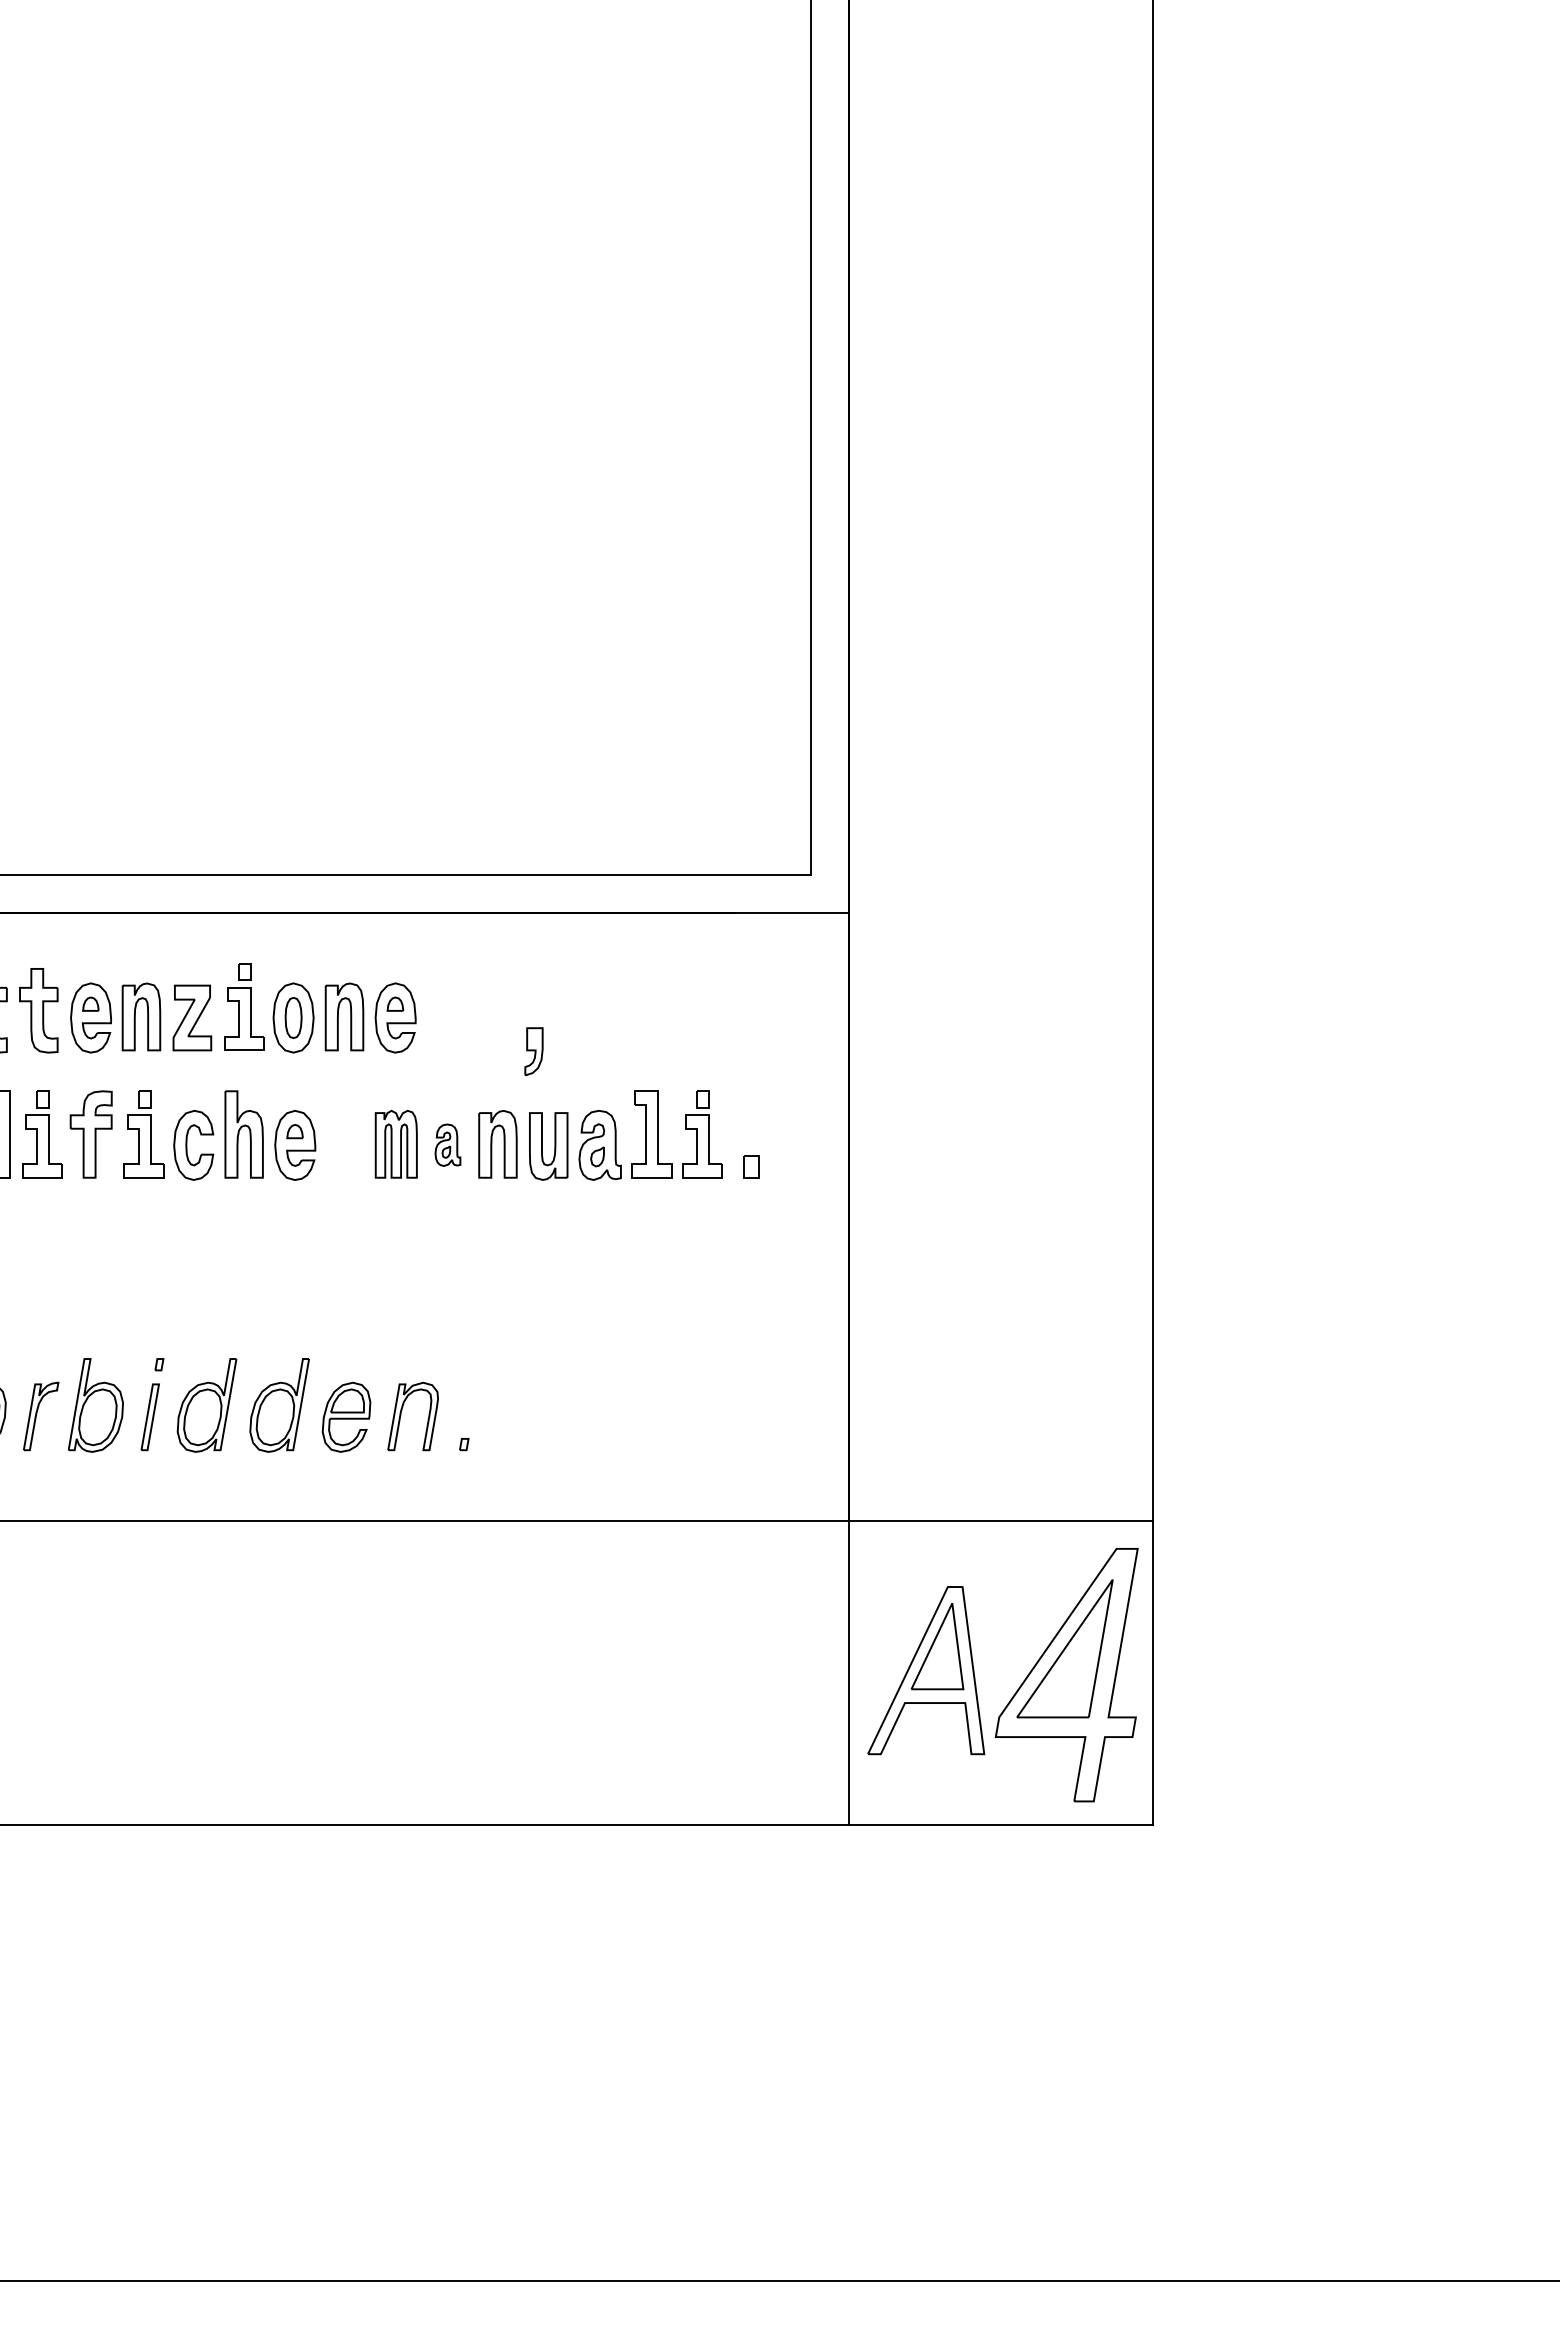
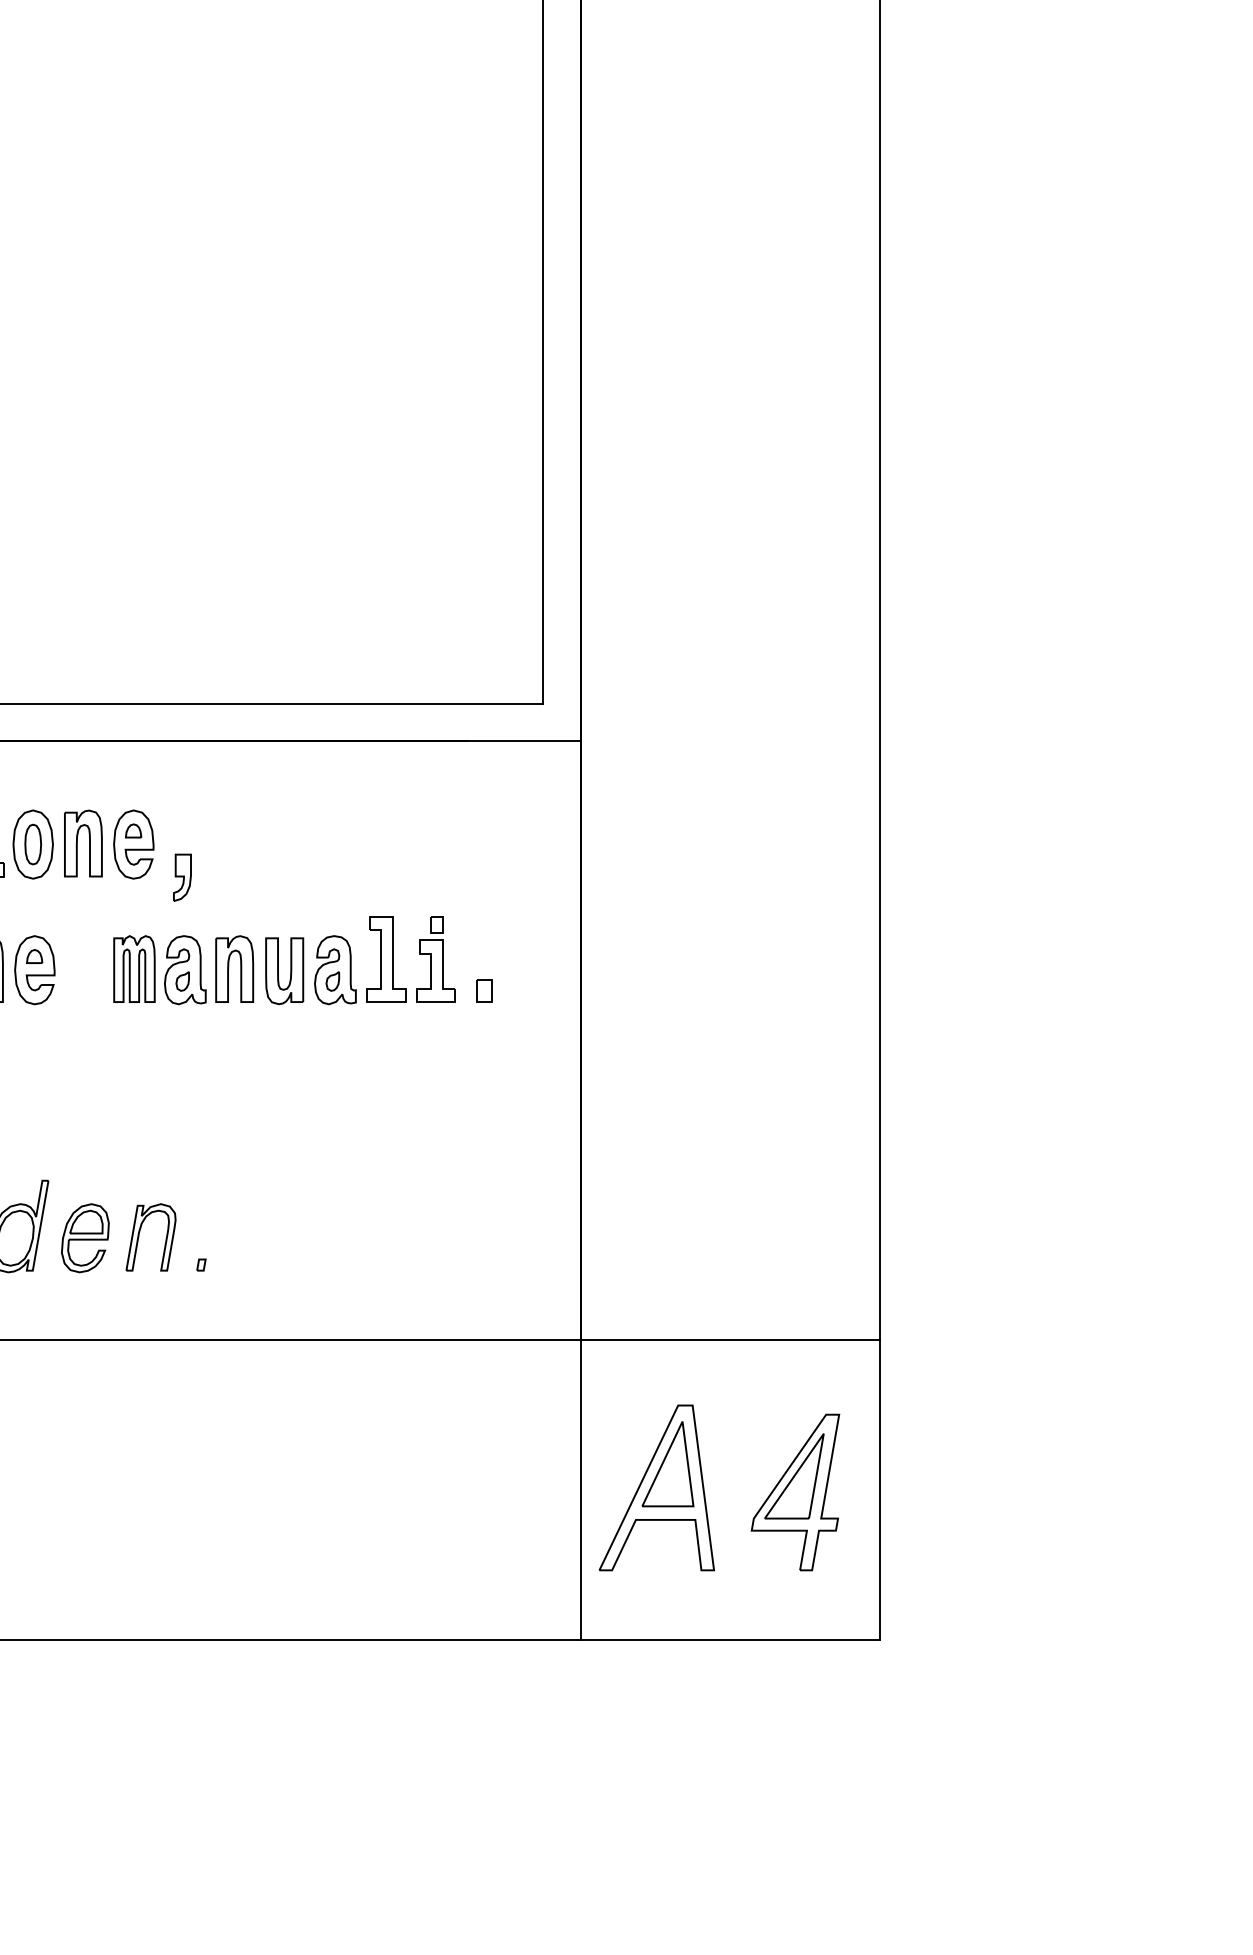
part: (533, 1051) -> (181, 877), moved
part: (447, 1144) -> (184, 969), size x1.67
part: (1066, 1675) -> (795, 1492), size x0.62

